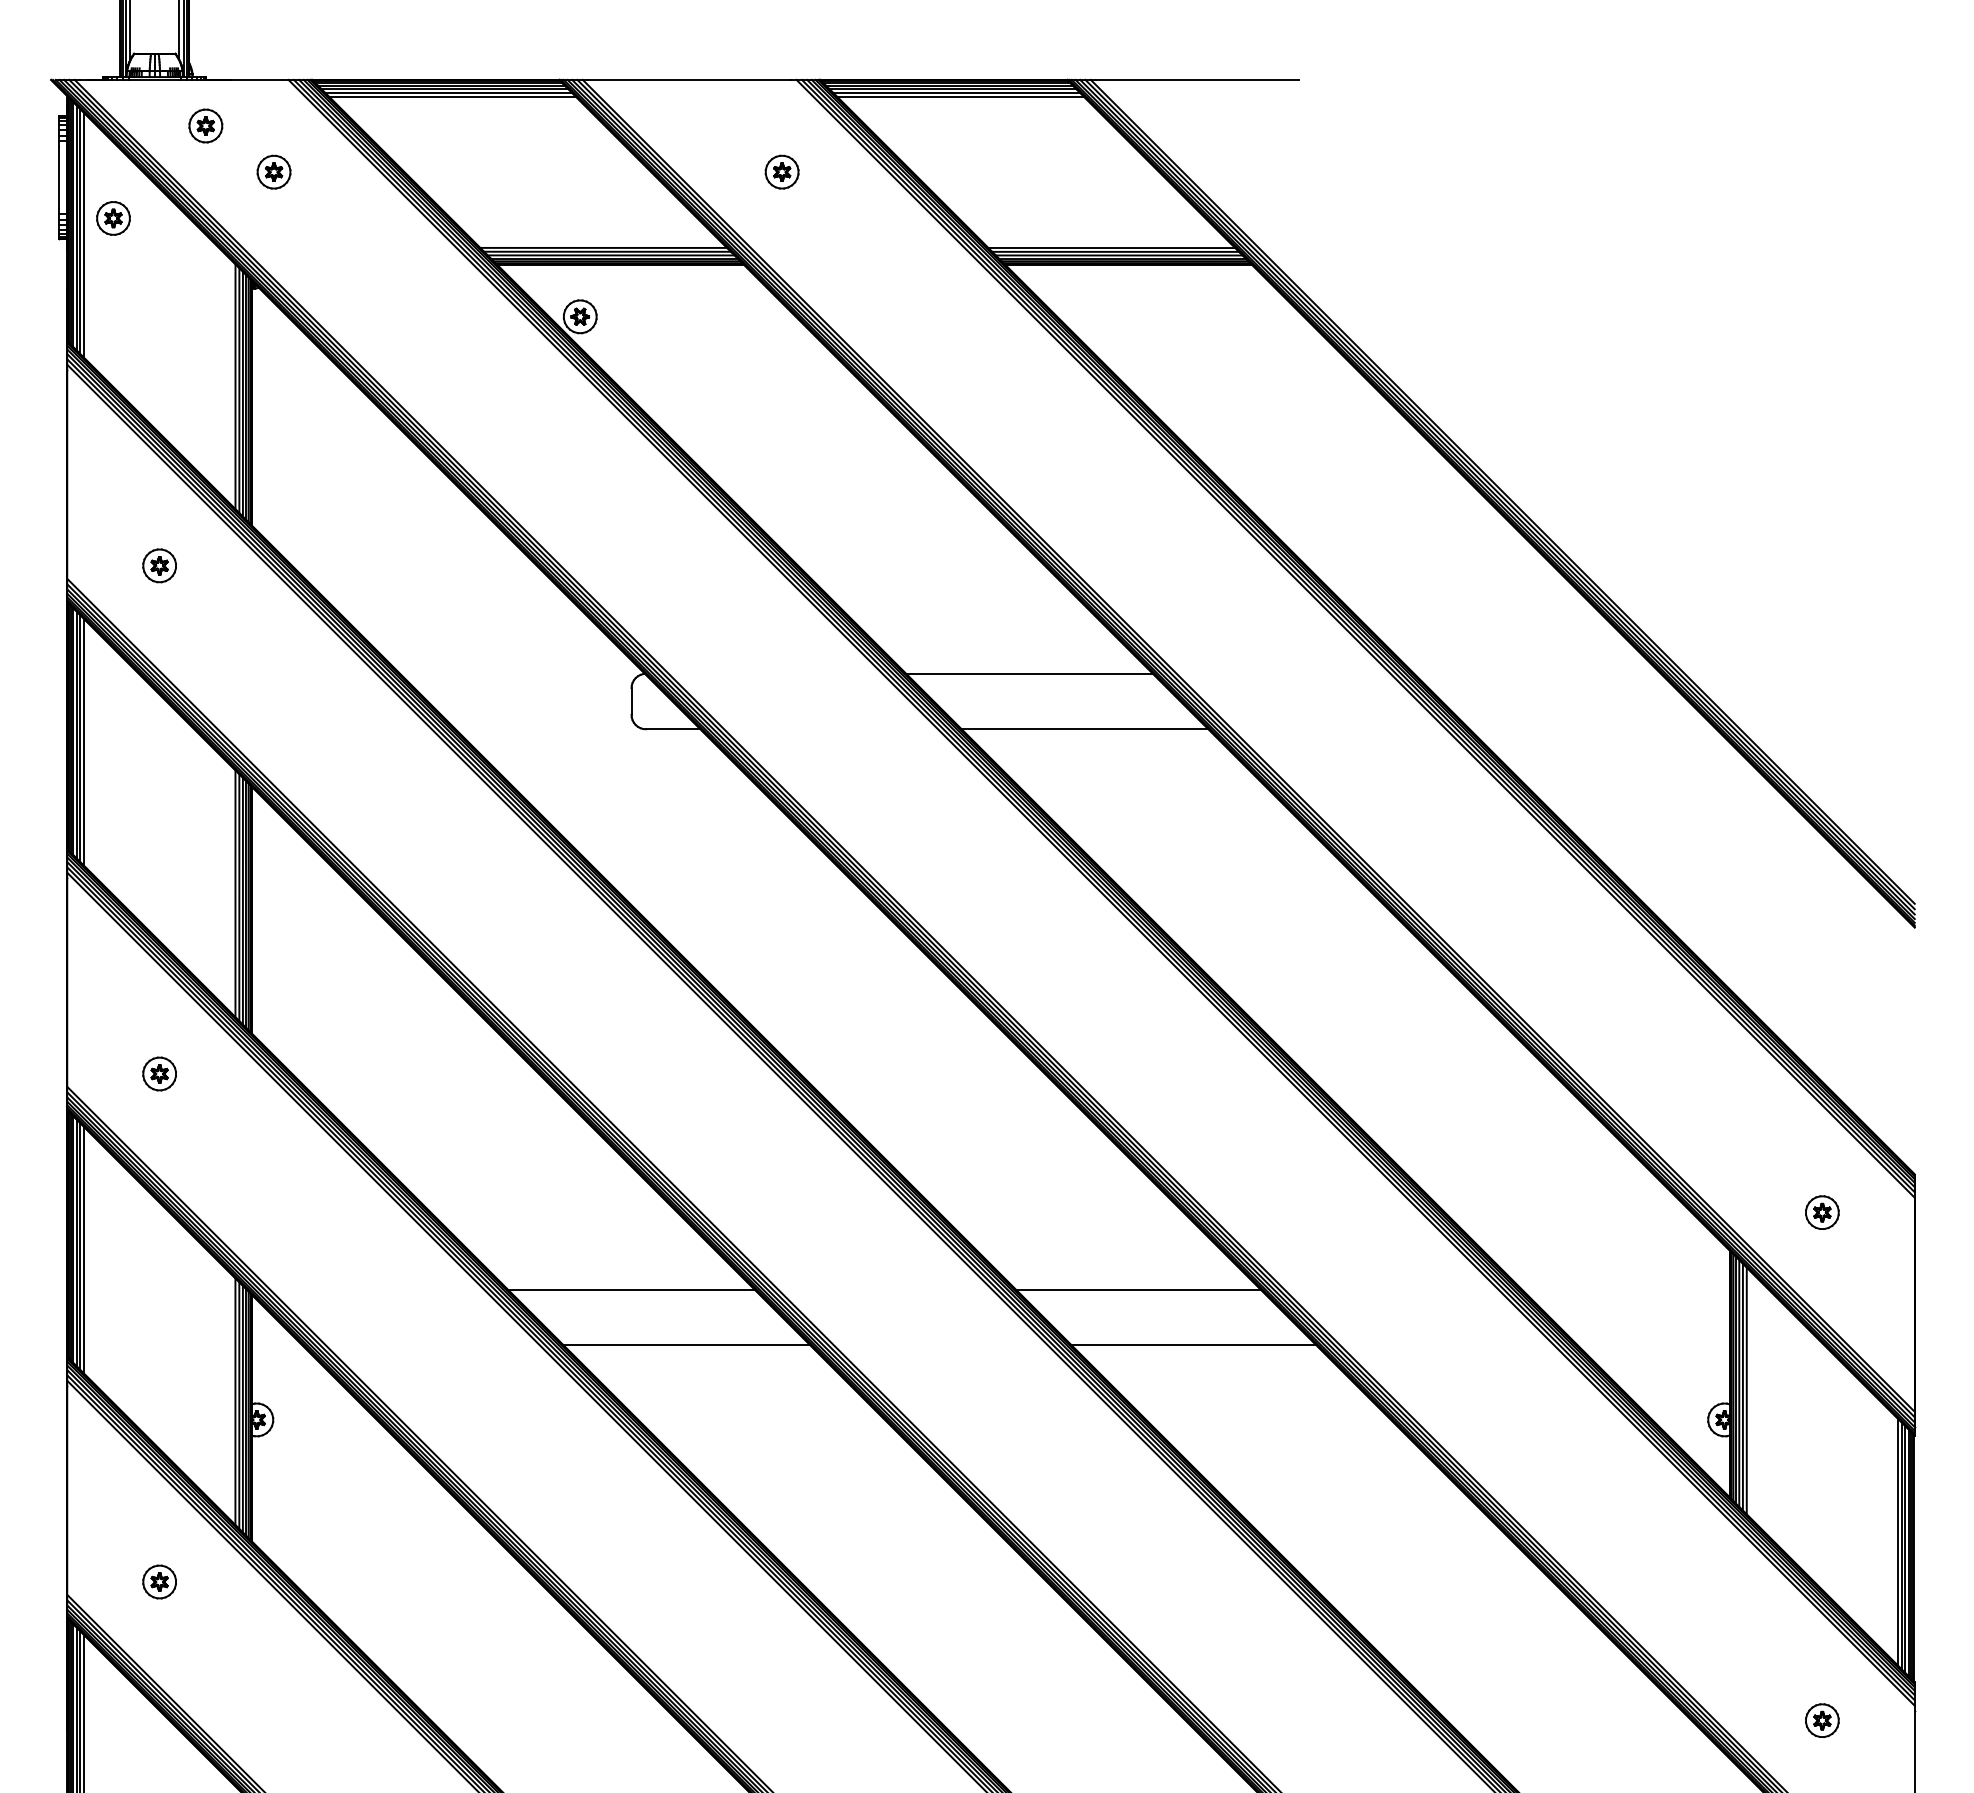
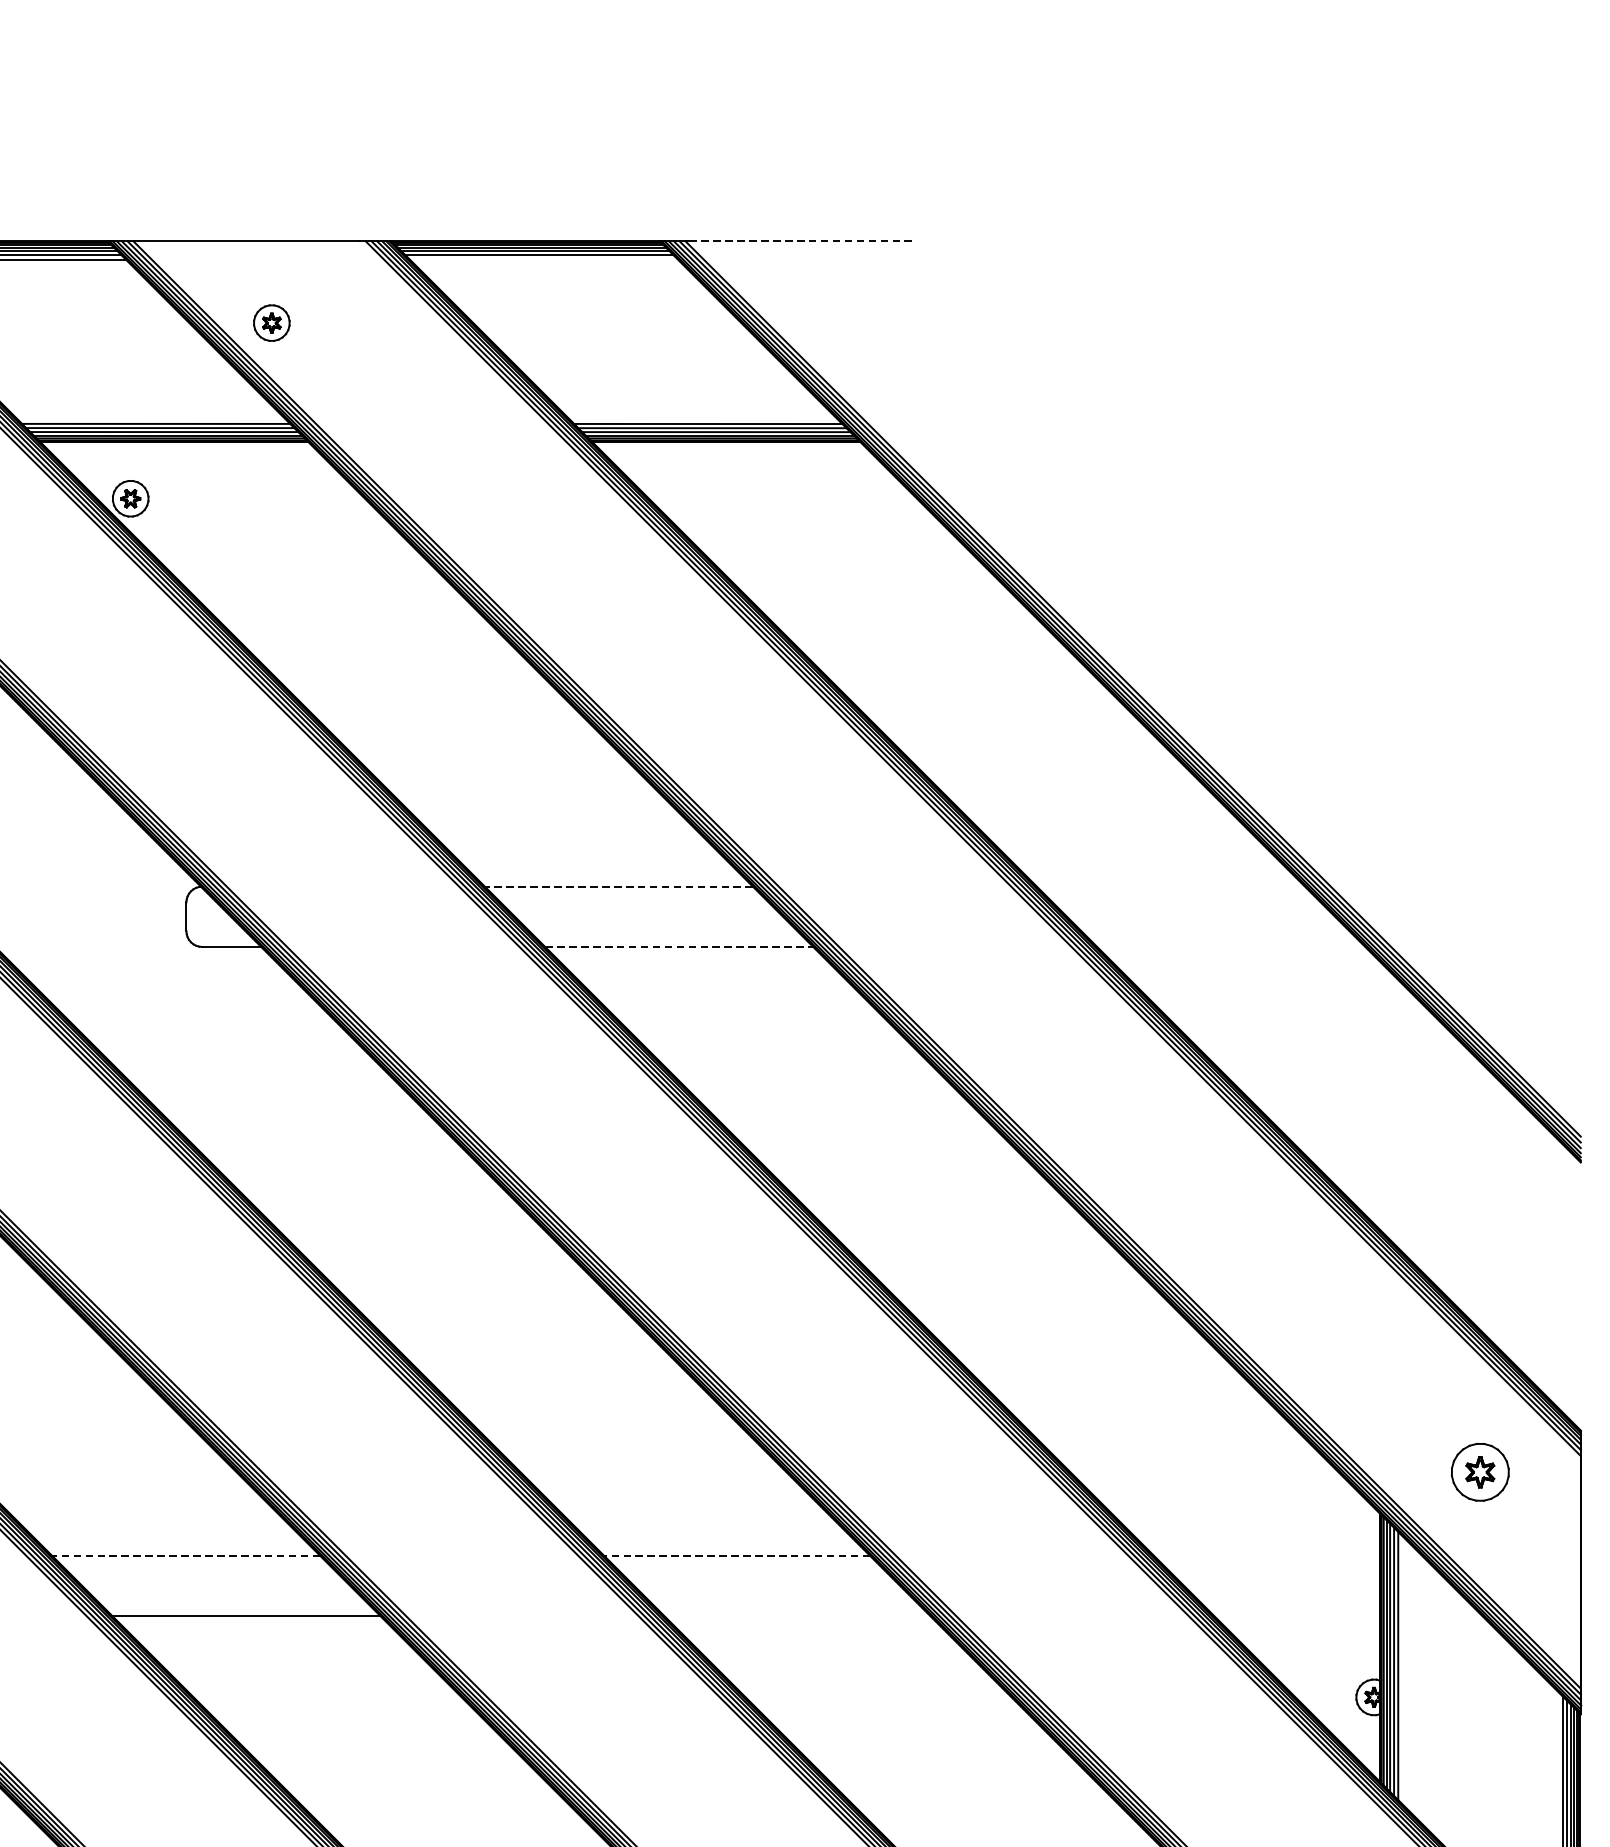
line: (1197, 79) -> (801, 240), solid -> dashed
line: (960, 96) -> (543, 259), removed
part: (781, 171) -> (271, 322), moved
line: (1029, 673) -> (618, 886), solid -> dashed
line: (1085, 729) -> (679, 947), solid -> dashed
part: (1822, 1212) -> (1480, 1472), size x1.6
line: (630, 1289) -> (185, 1555), solid -> dashed
line: (1137, 1289) -> (736, 1555), solid -> dashed
line: (1193, 1345) -> (797, 1616), removed

